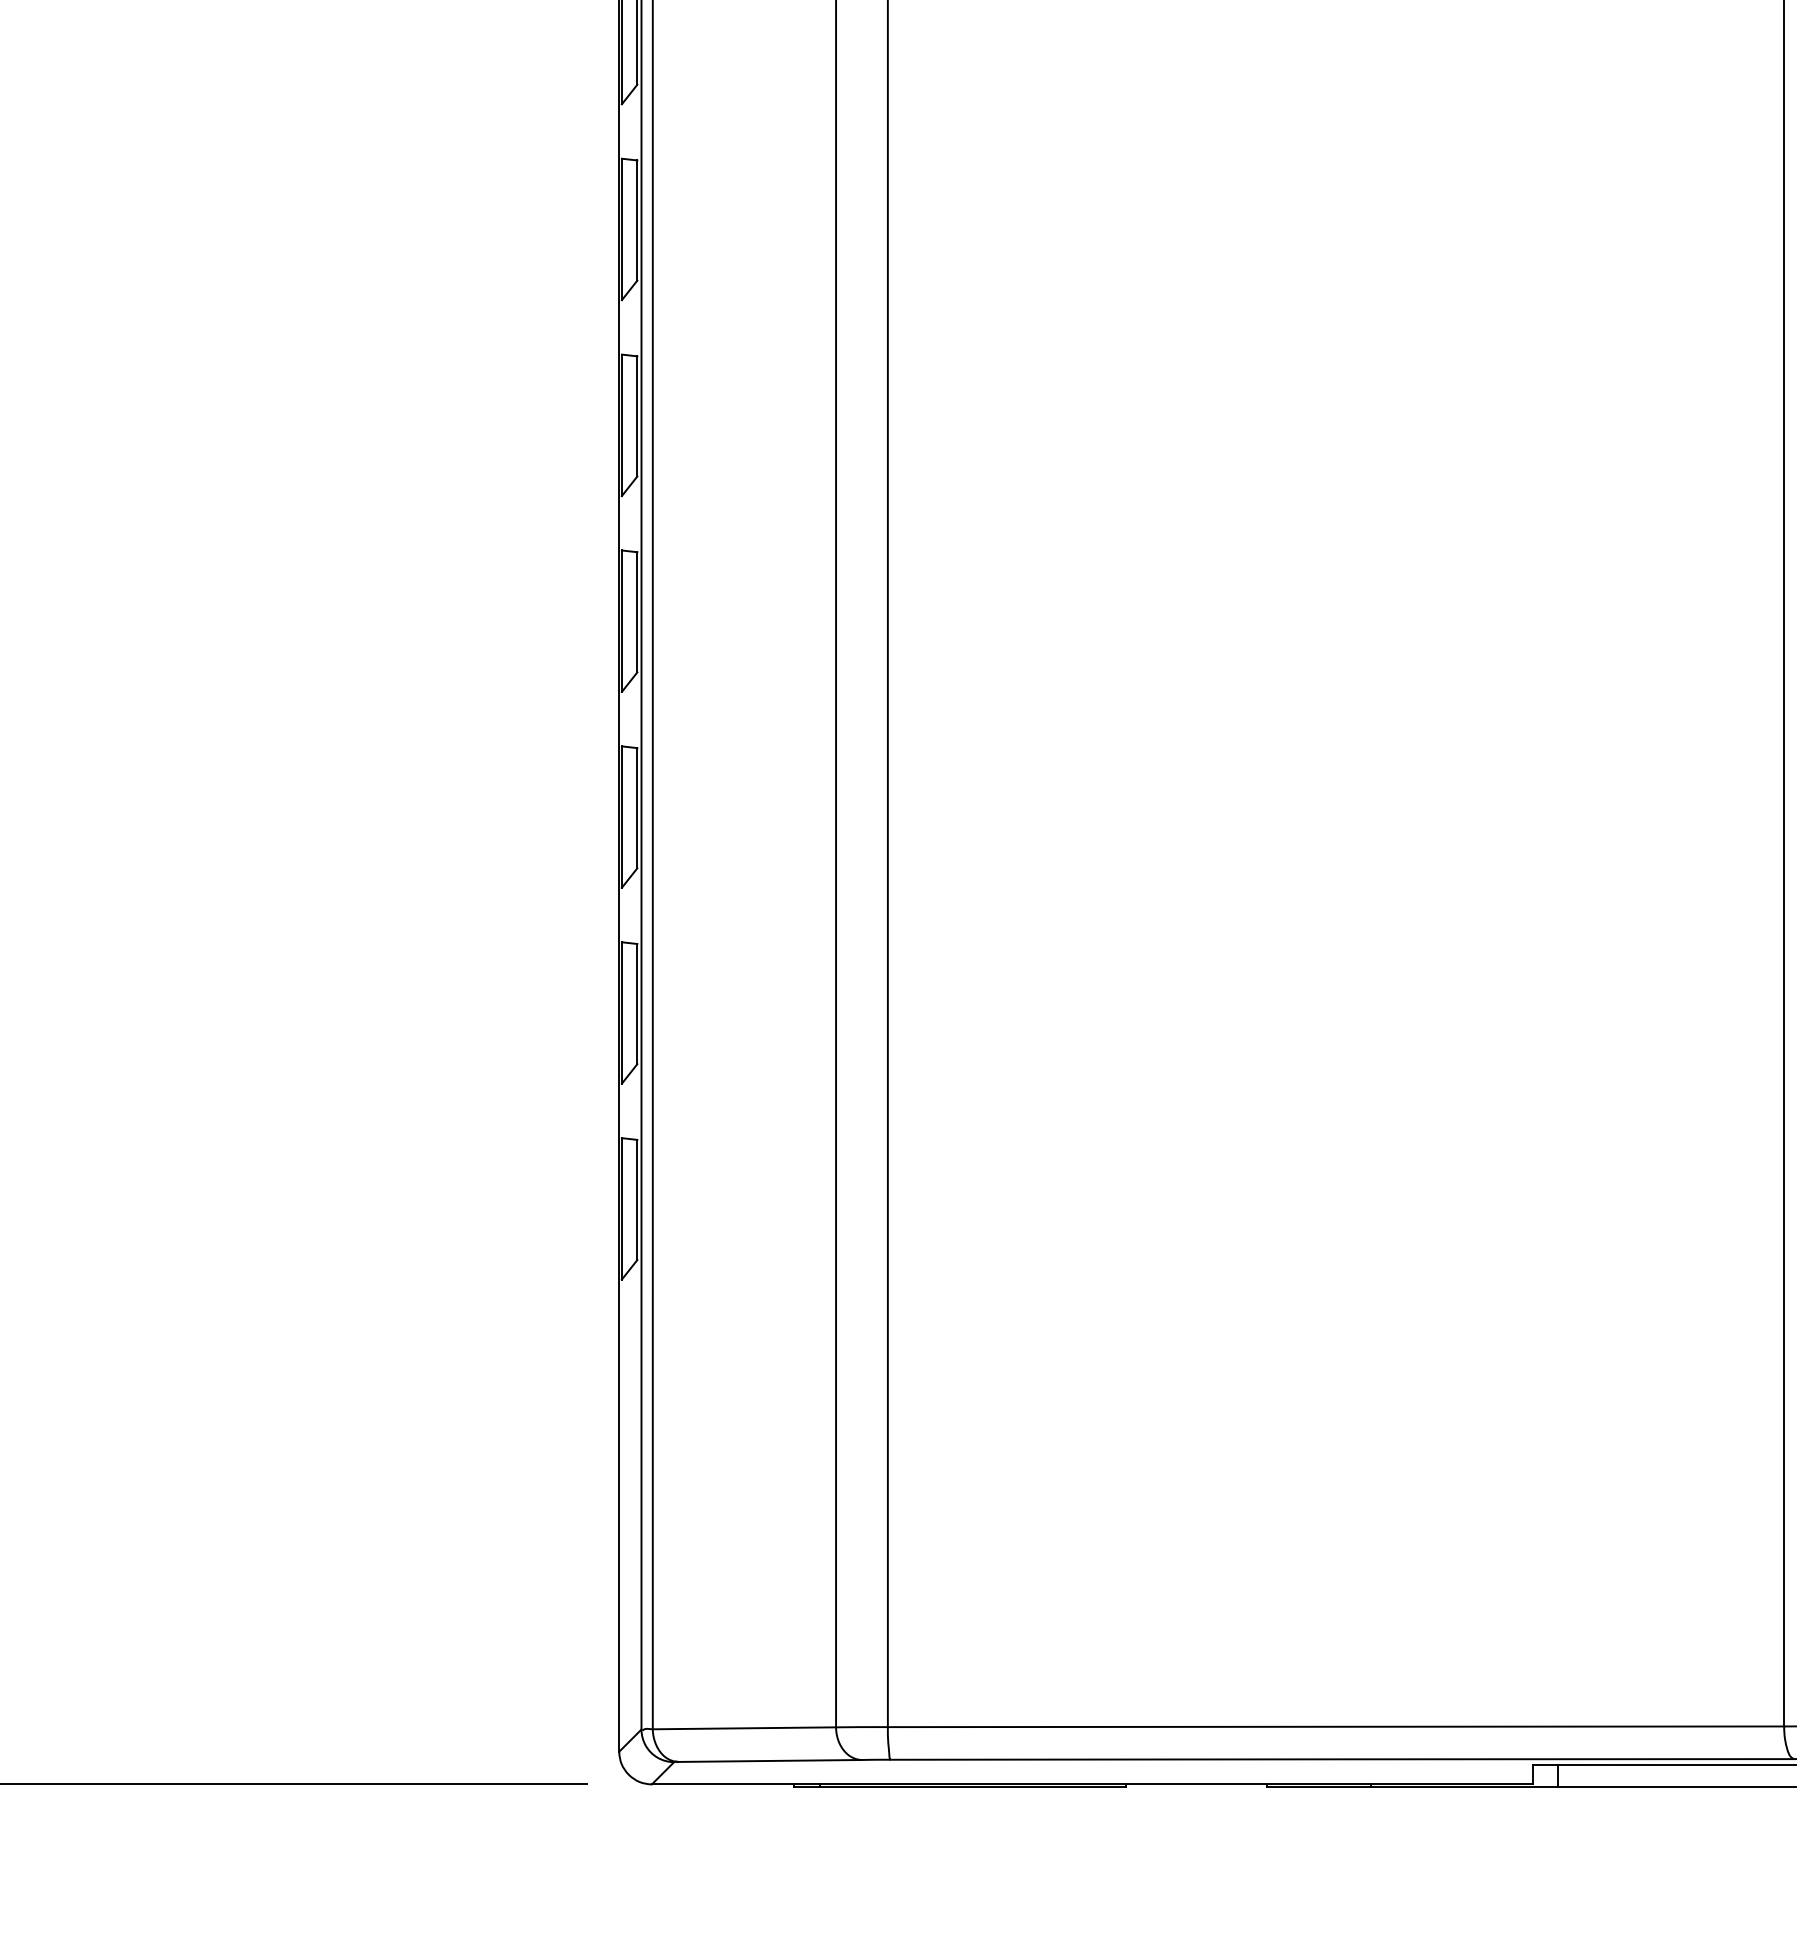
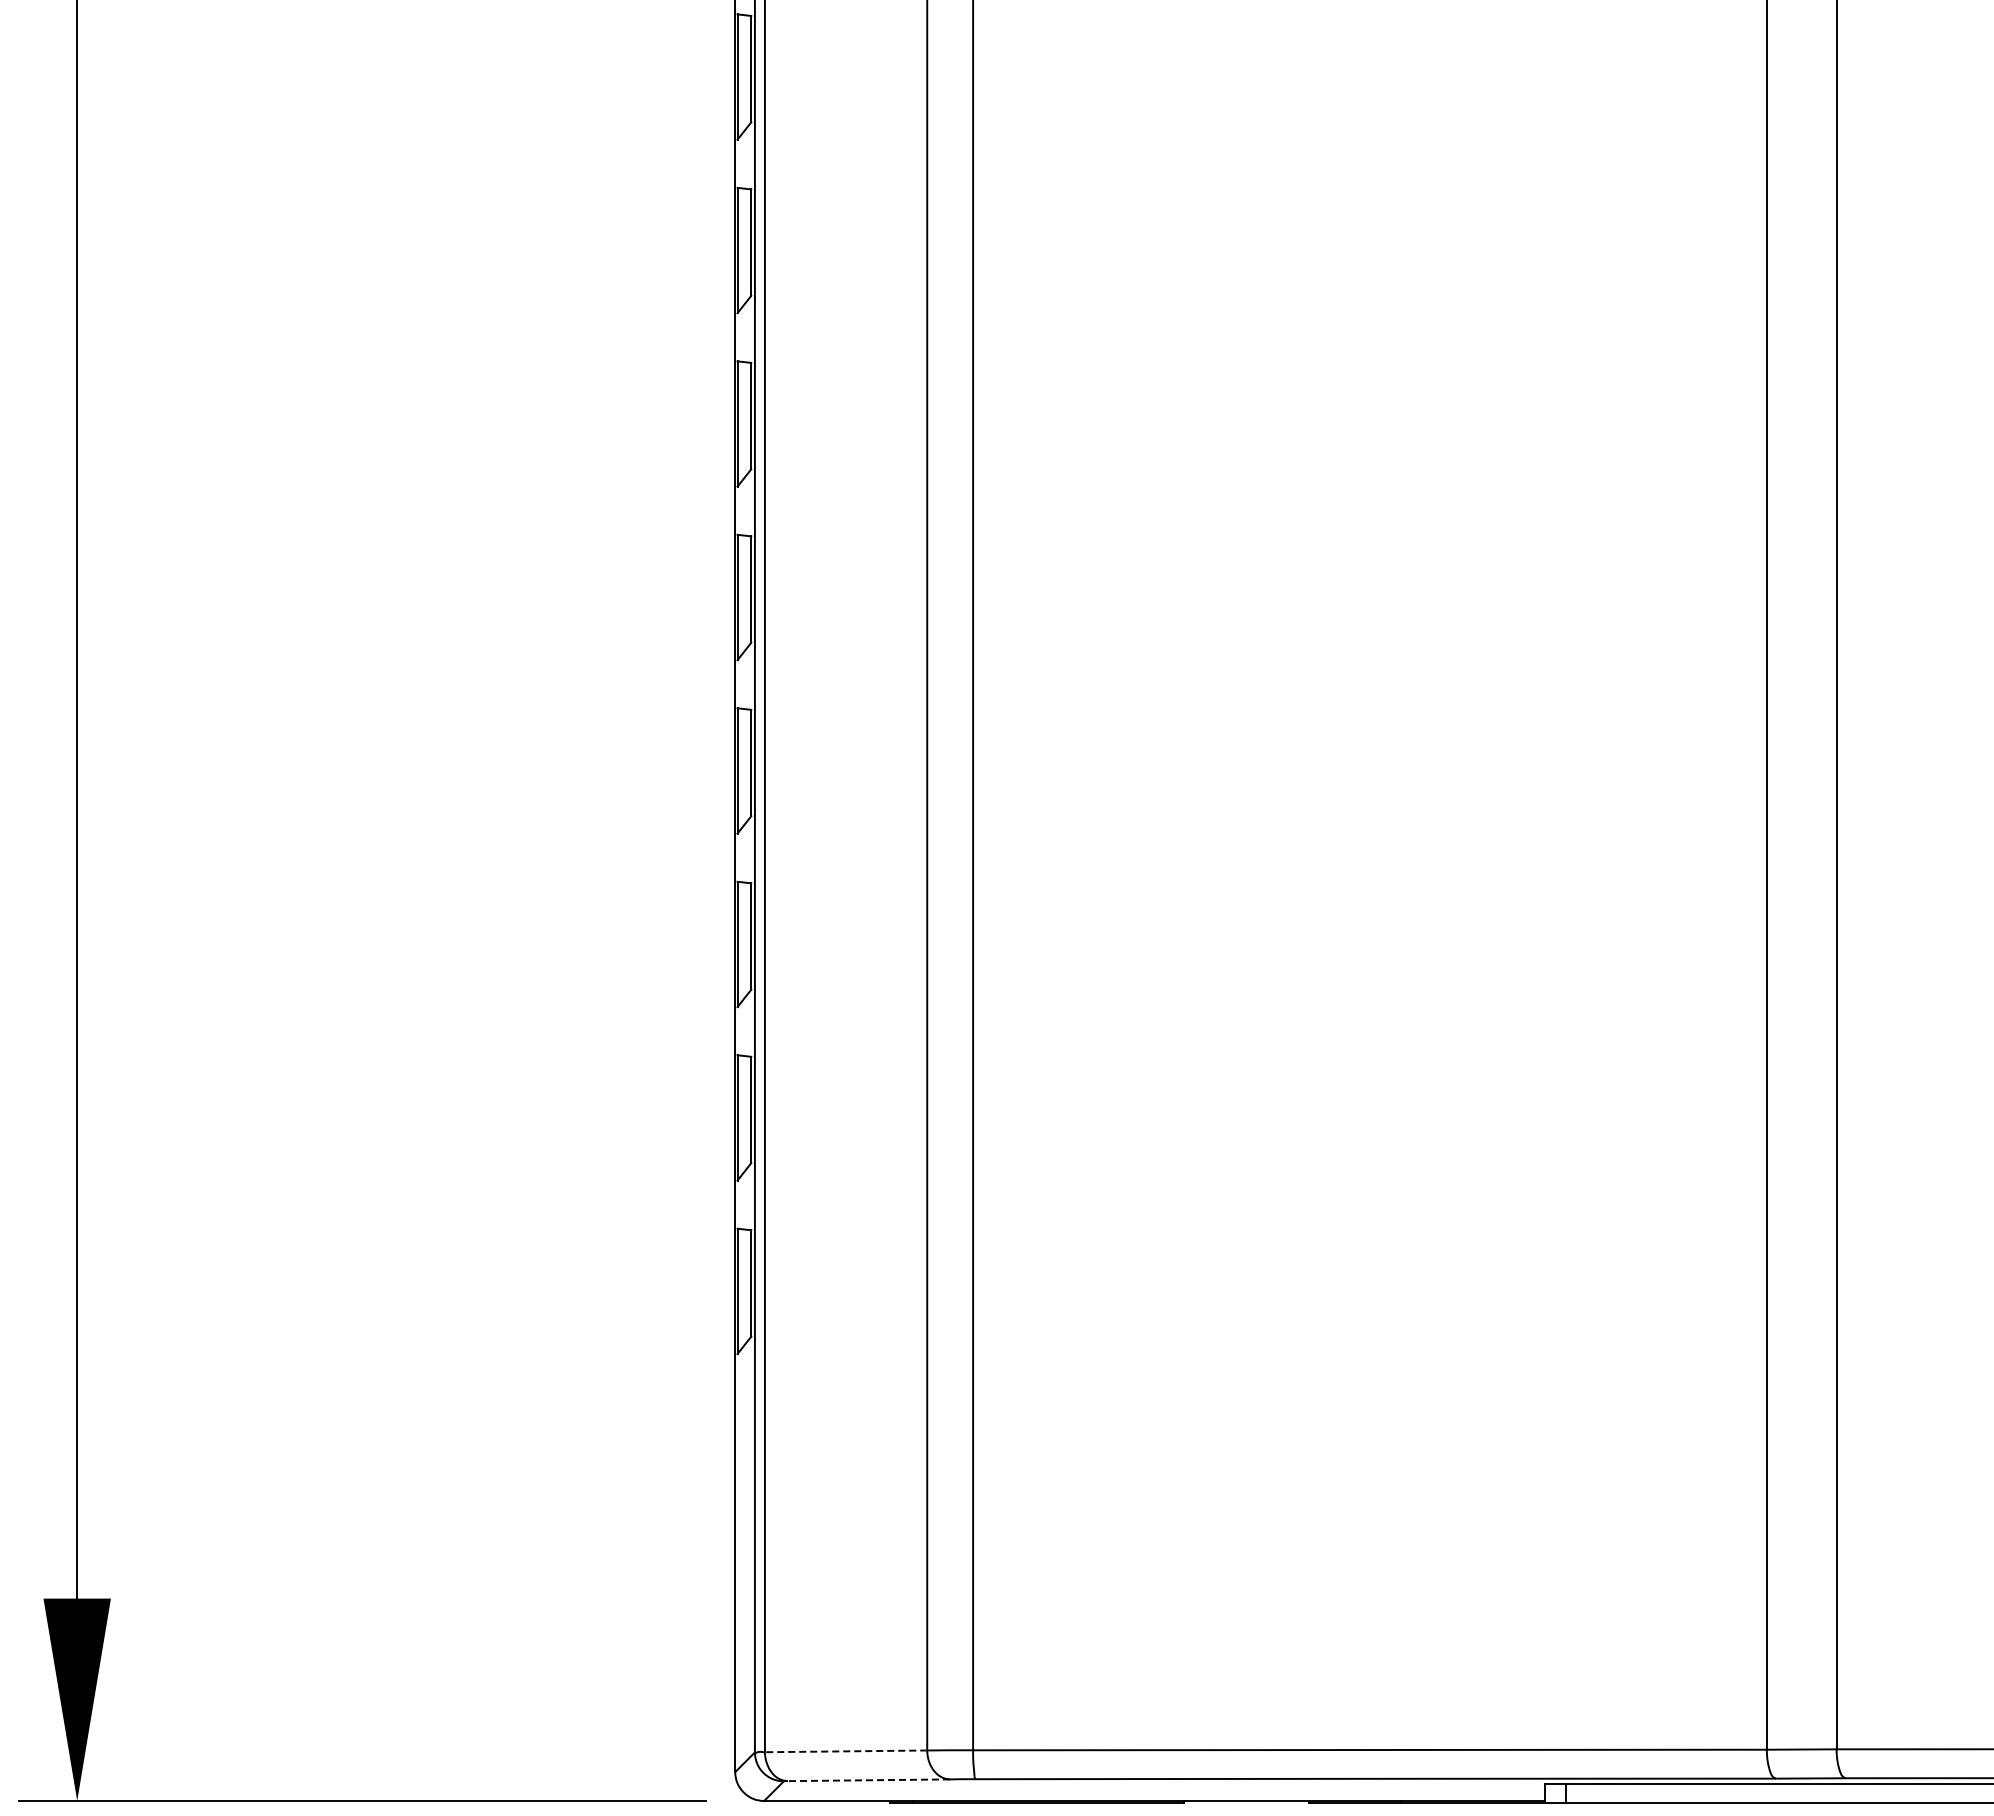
line: (743, 1728) -> (845, 1751), solid -> dashed
line: (769, 1761) -> (868, 1780), solid -> dashed

